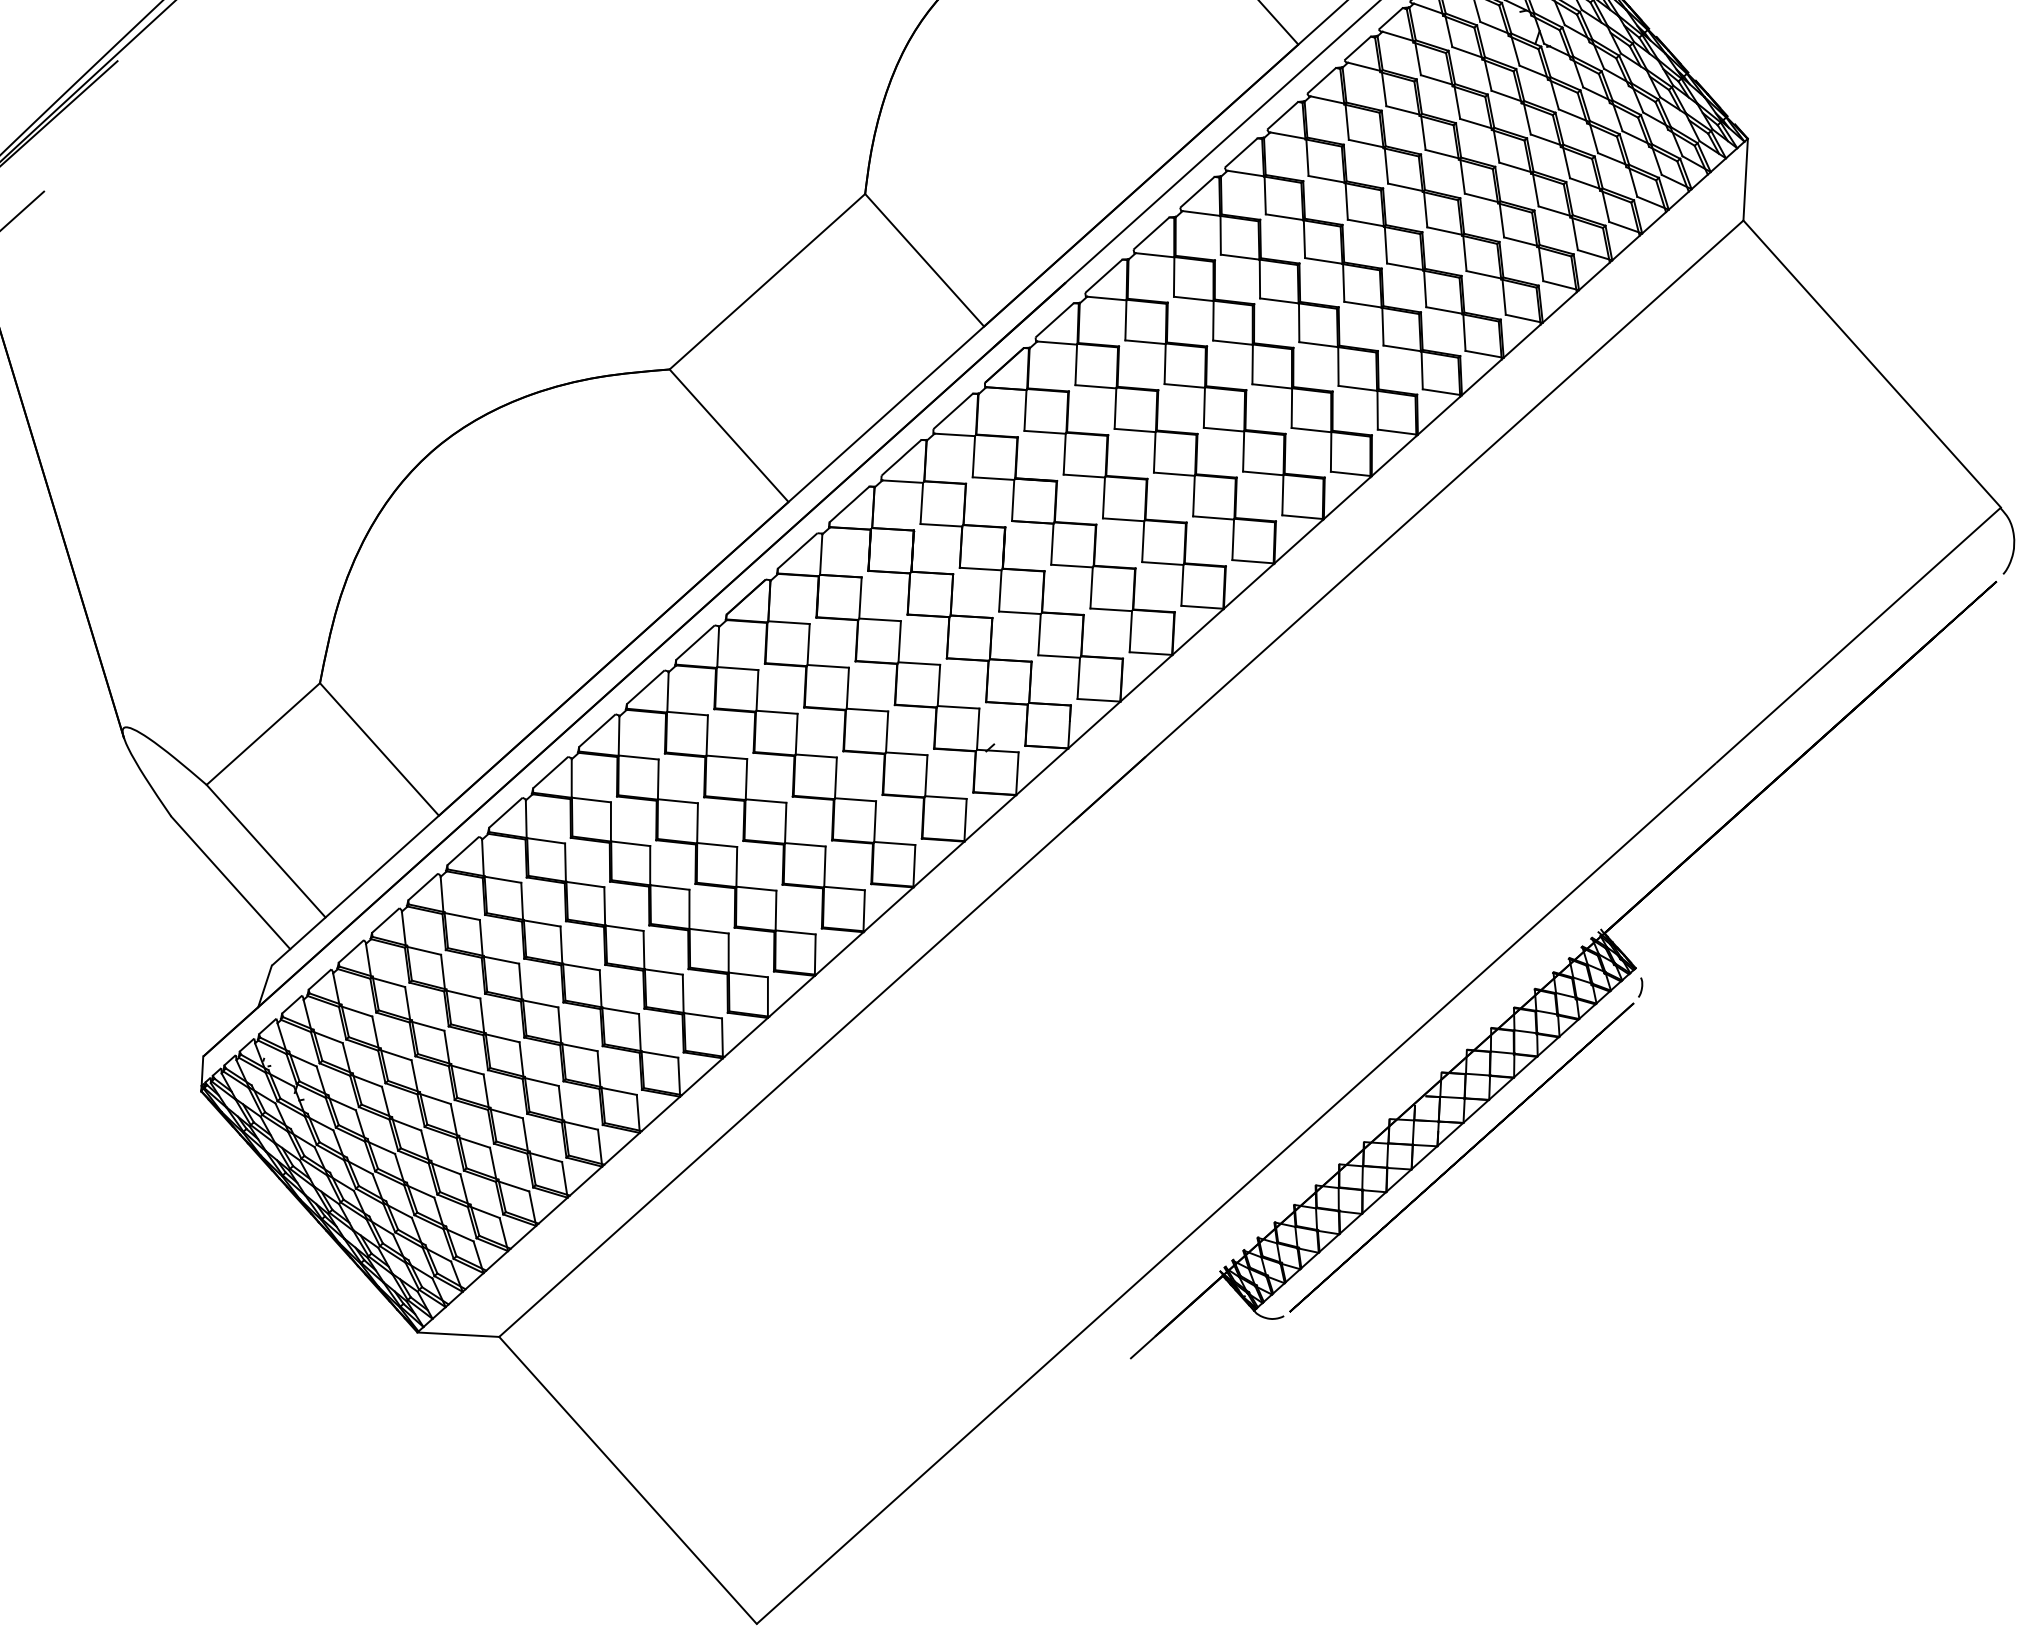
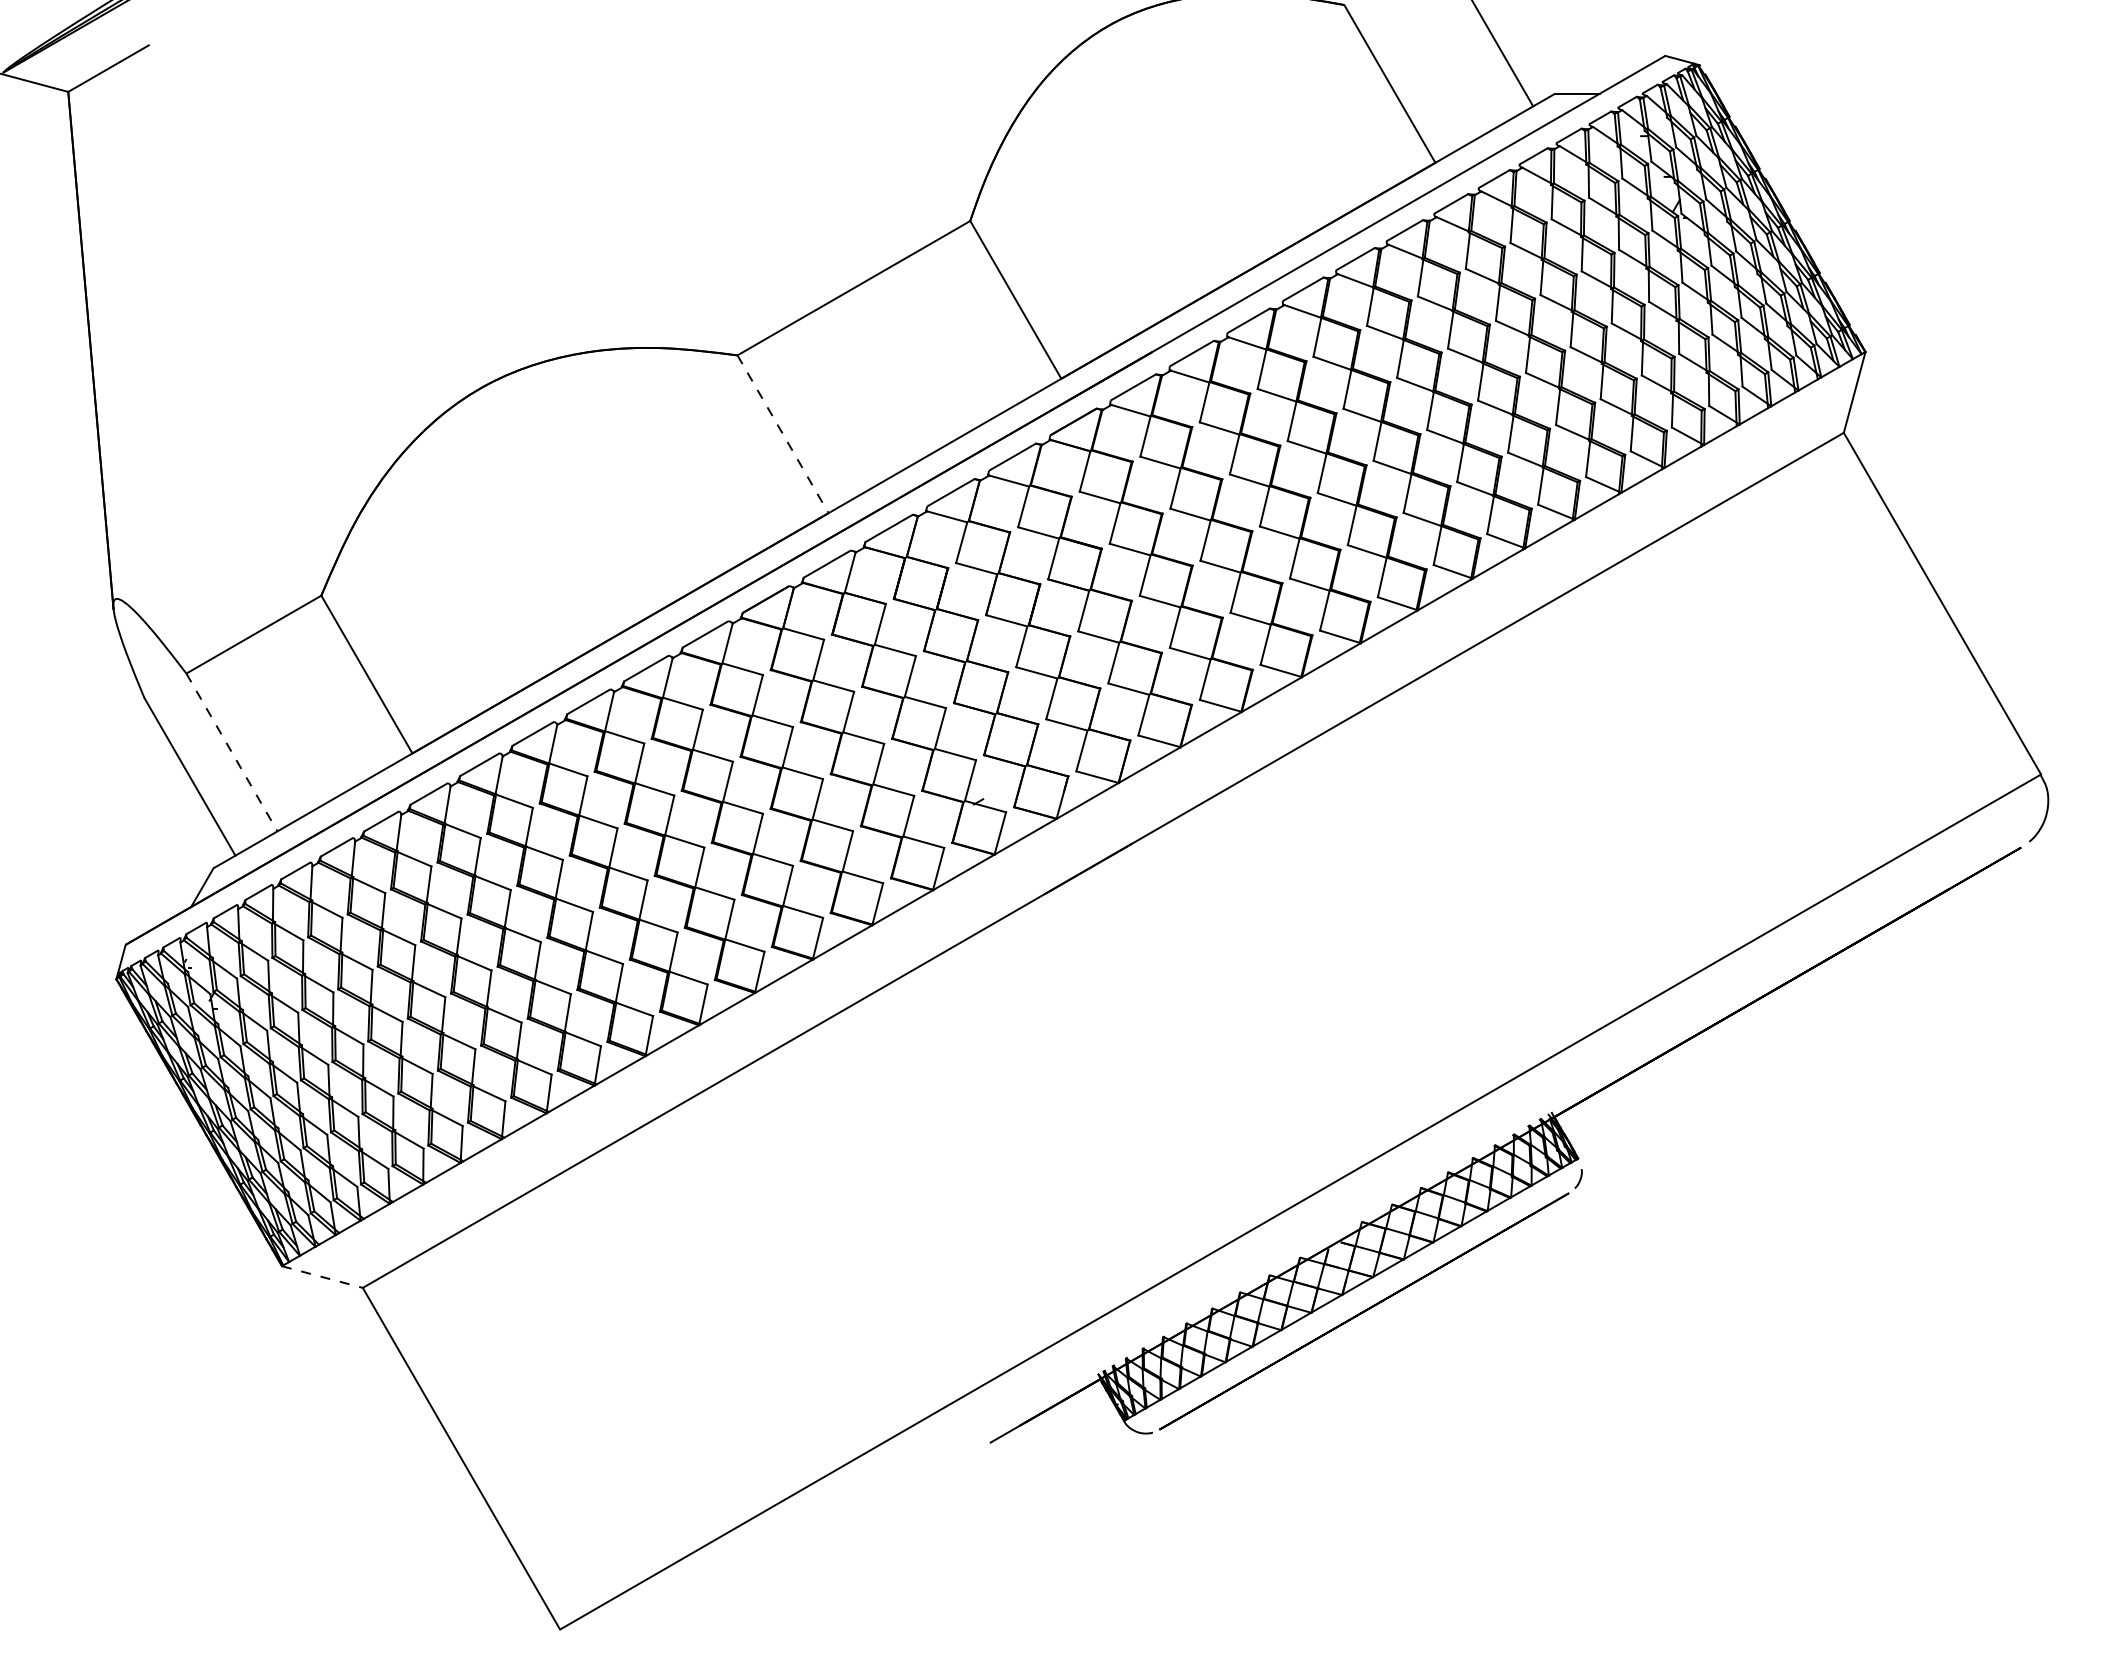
line: (729, 435) -> (783, 434), solid -> dashed
line: (266, 851) -> (232, 752), solid -> dashed
line: (458, 1335) -> (322, 1277), solid -> dashed

